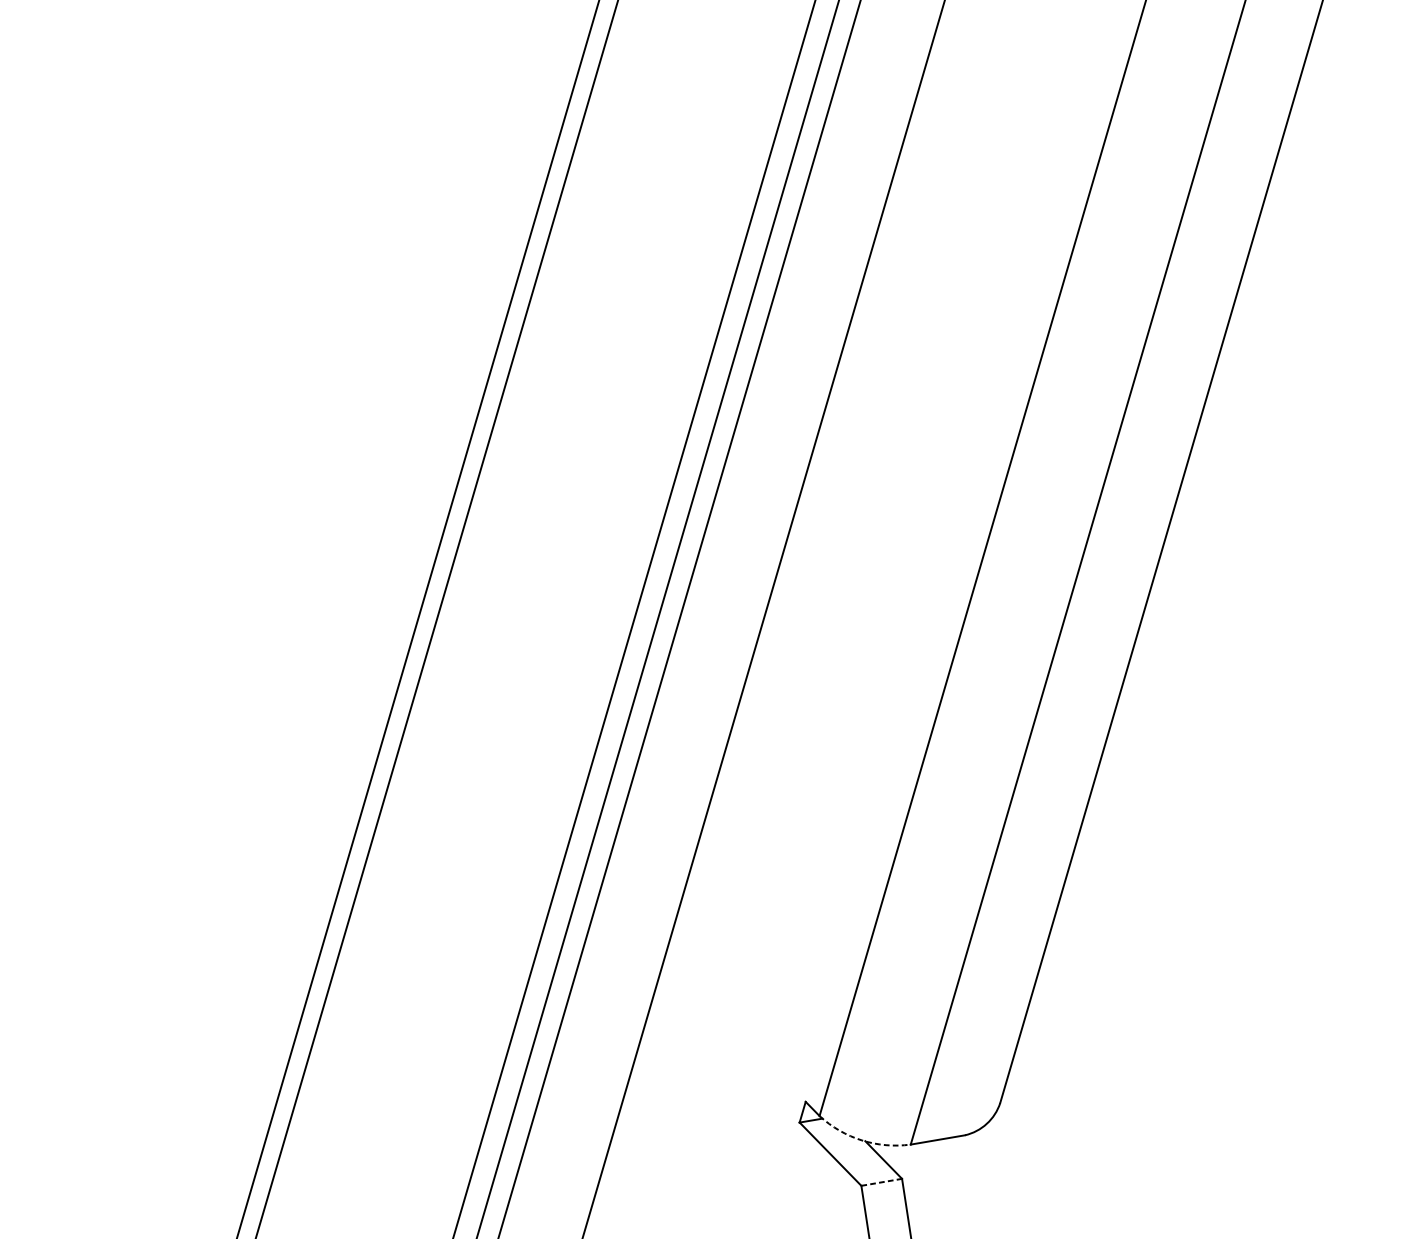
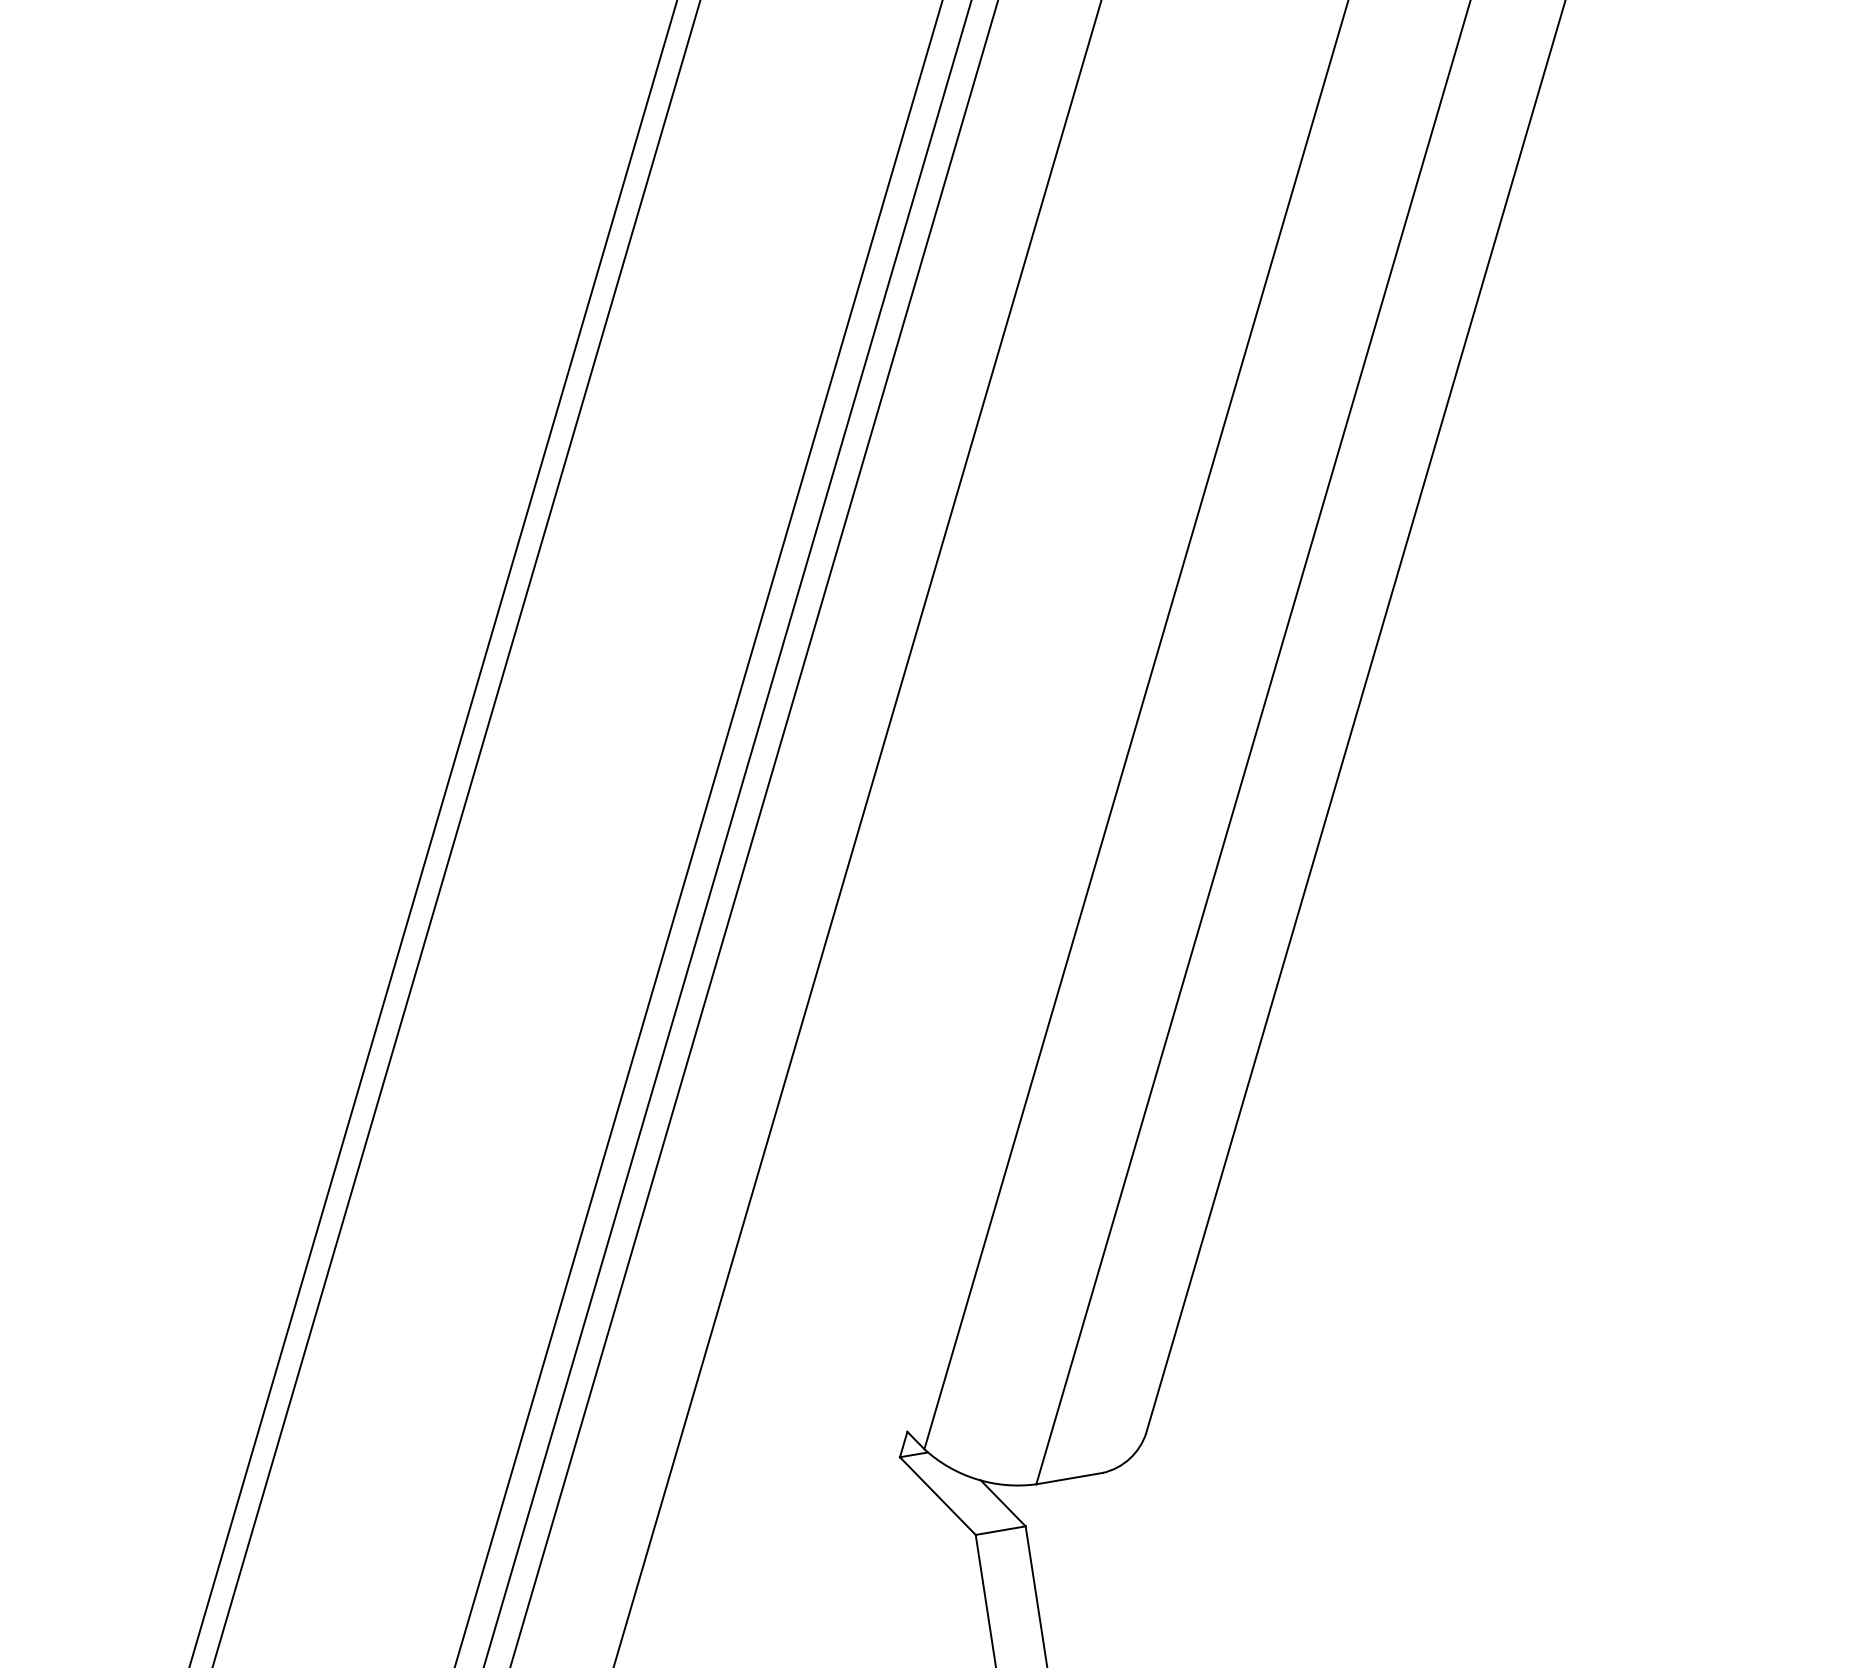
arc: (862, 1140) -> (976, 1479), dashed -> solid
line: (882, 1182) -> (1001, 1530), dashed -> solid

